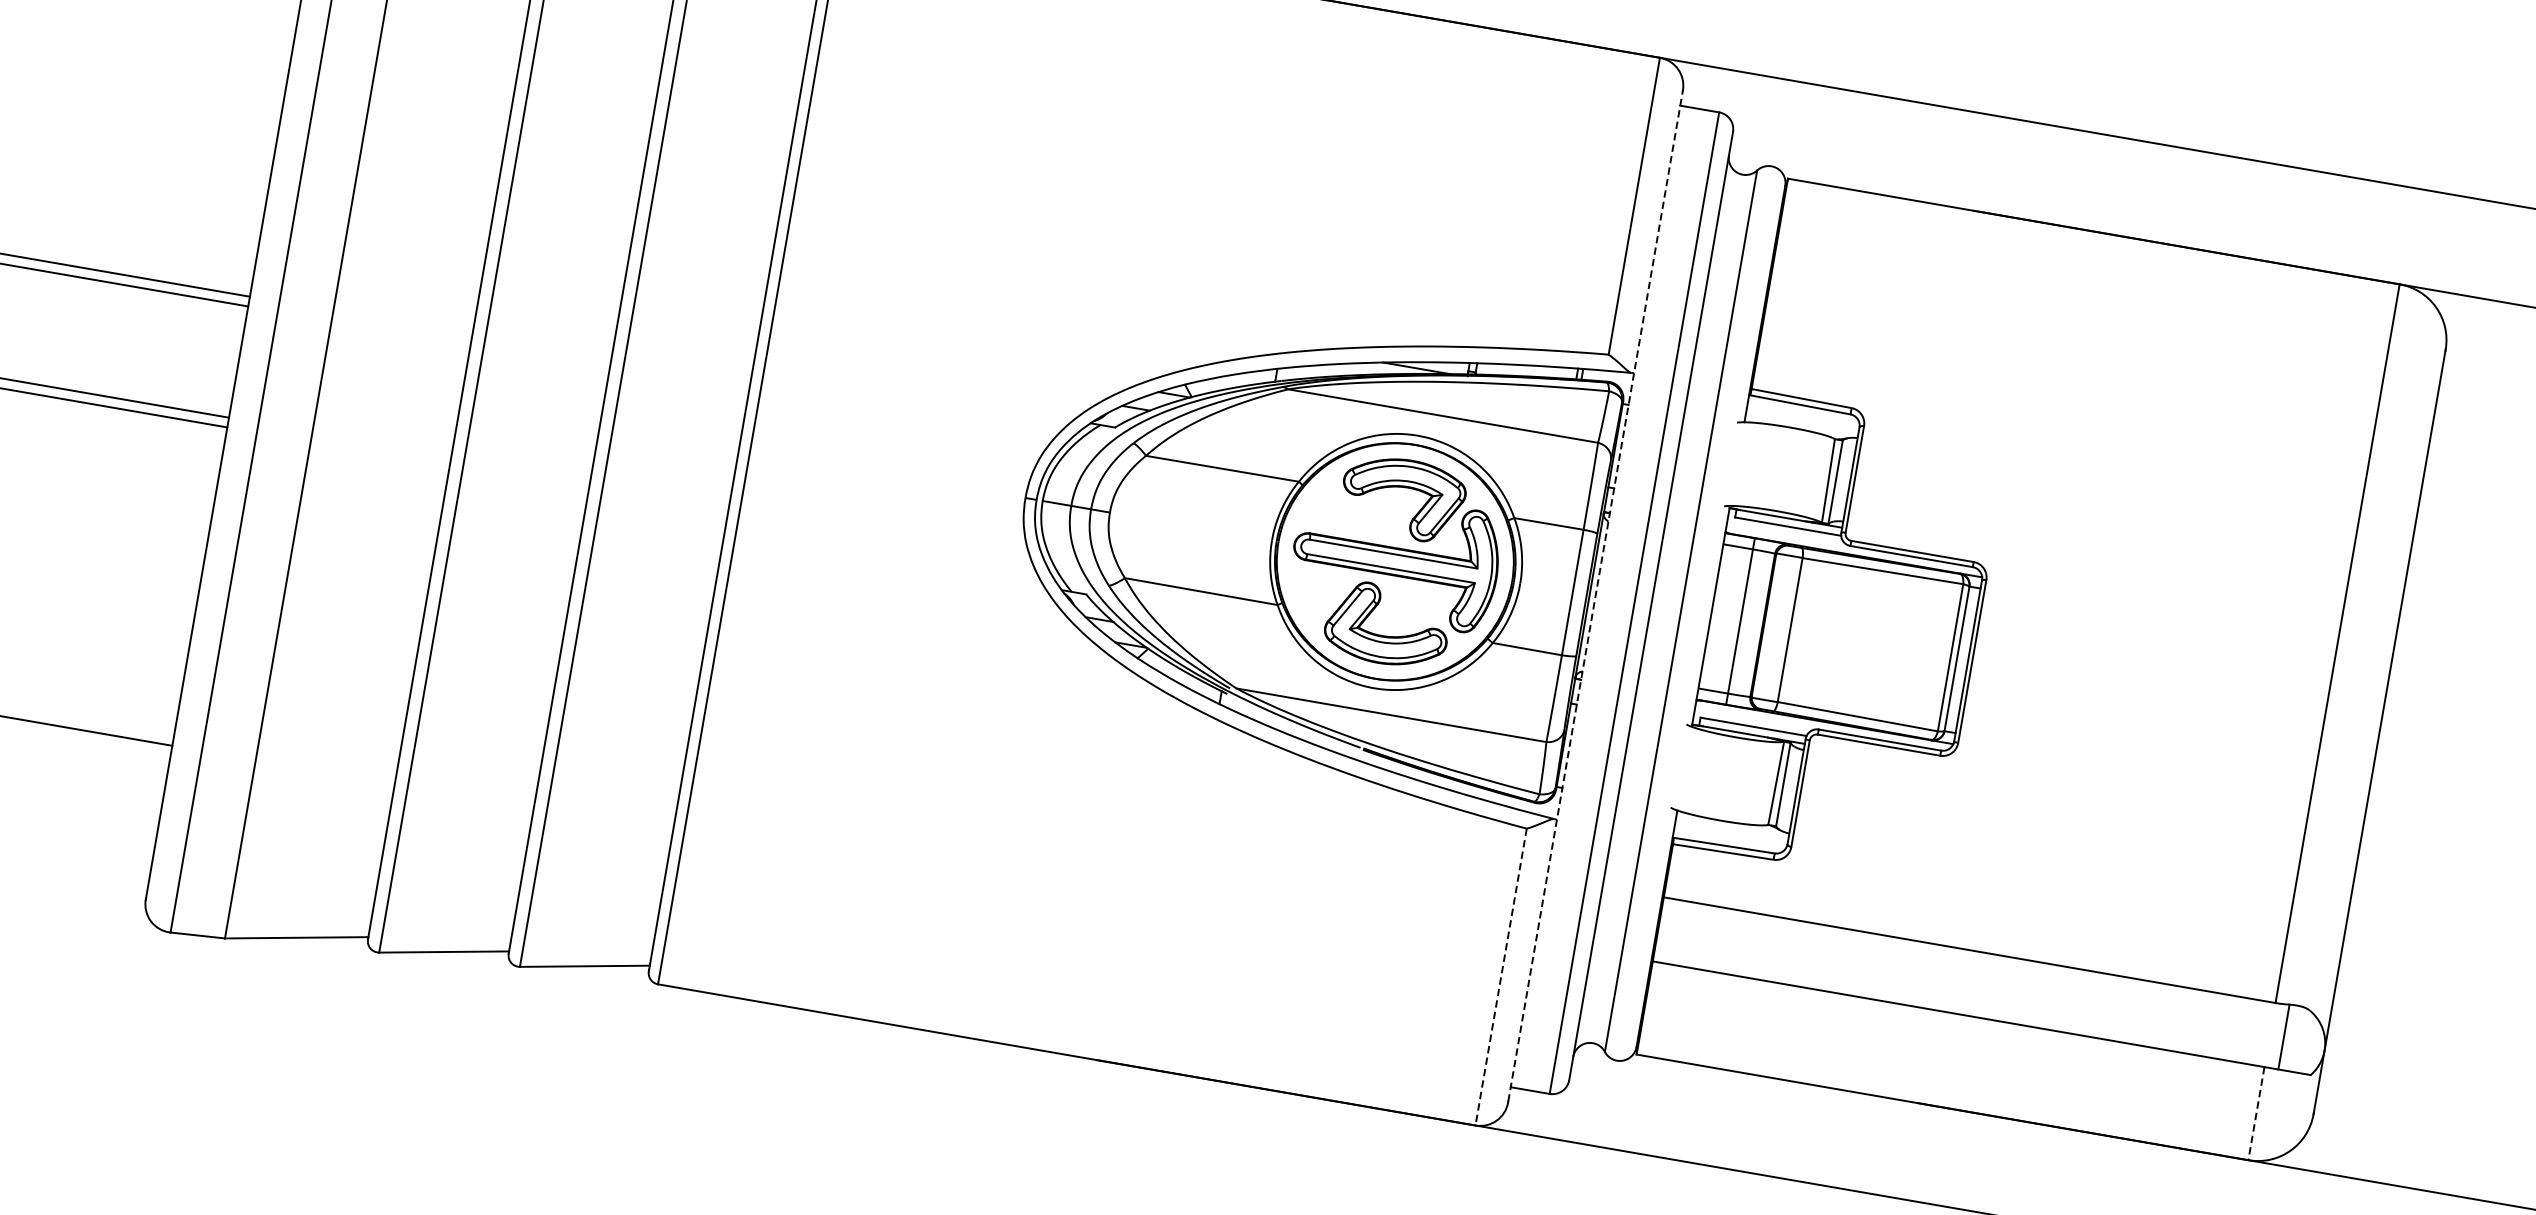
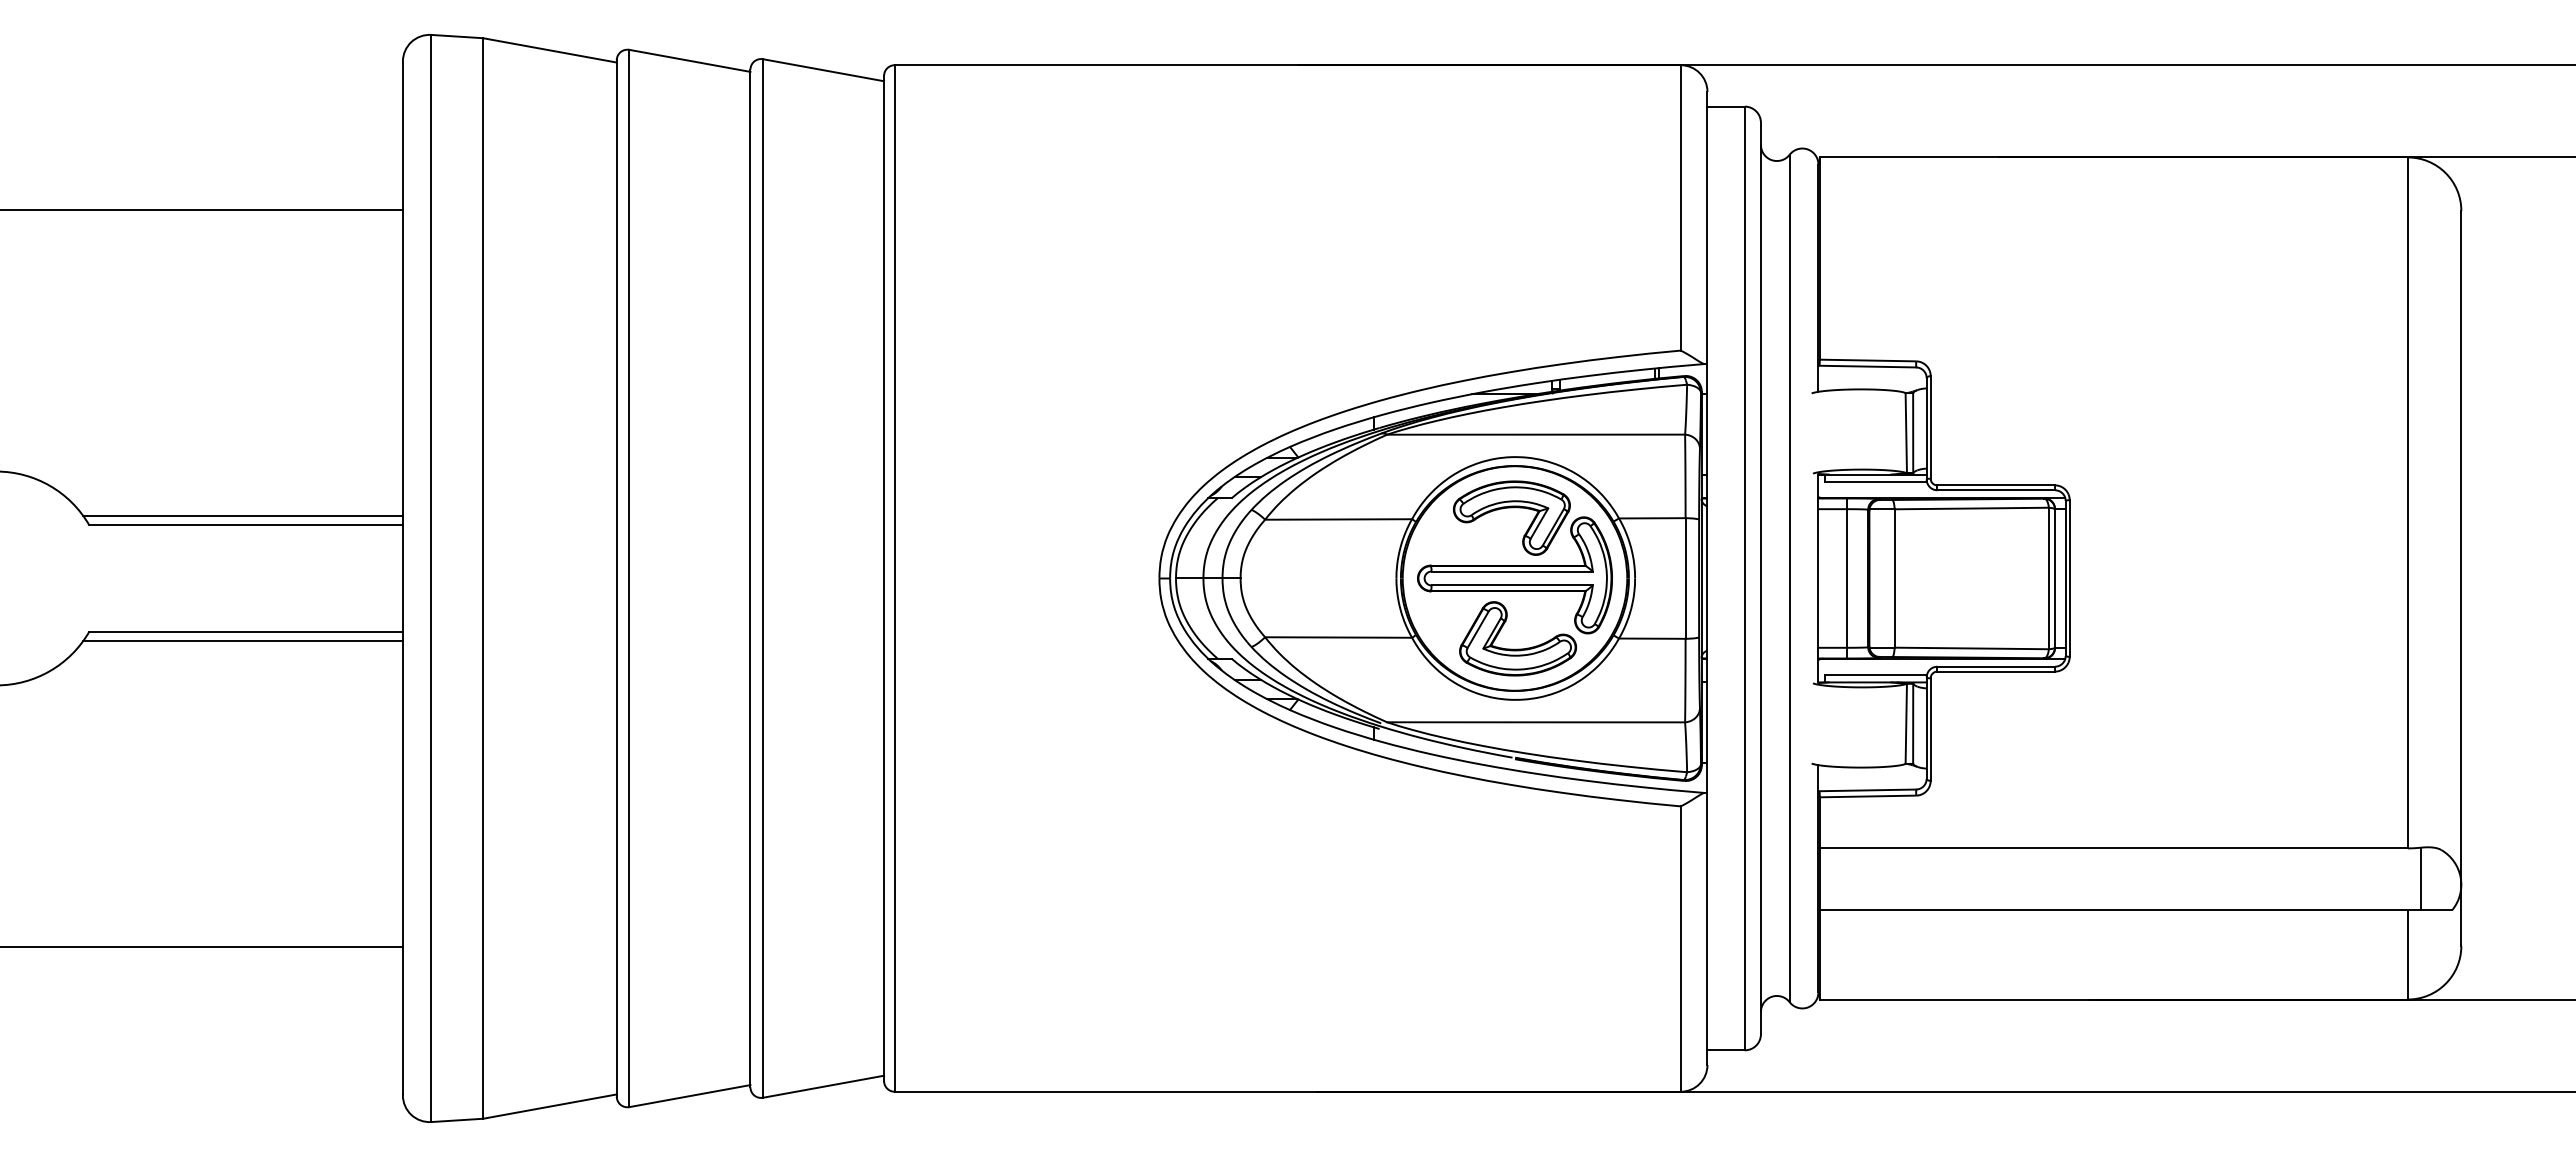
line: (1595, 596) -> (1707, 578), dashed -> solid
line: (1500, 977) -> (1680, 949), dashed -> solid
line: (2256, 1113) -> (2407, 954), dashed -> solid

